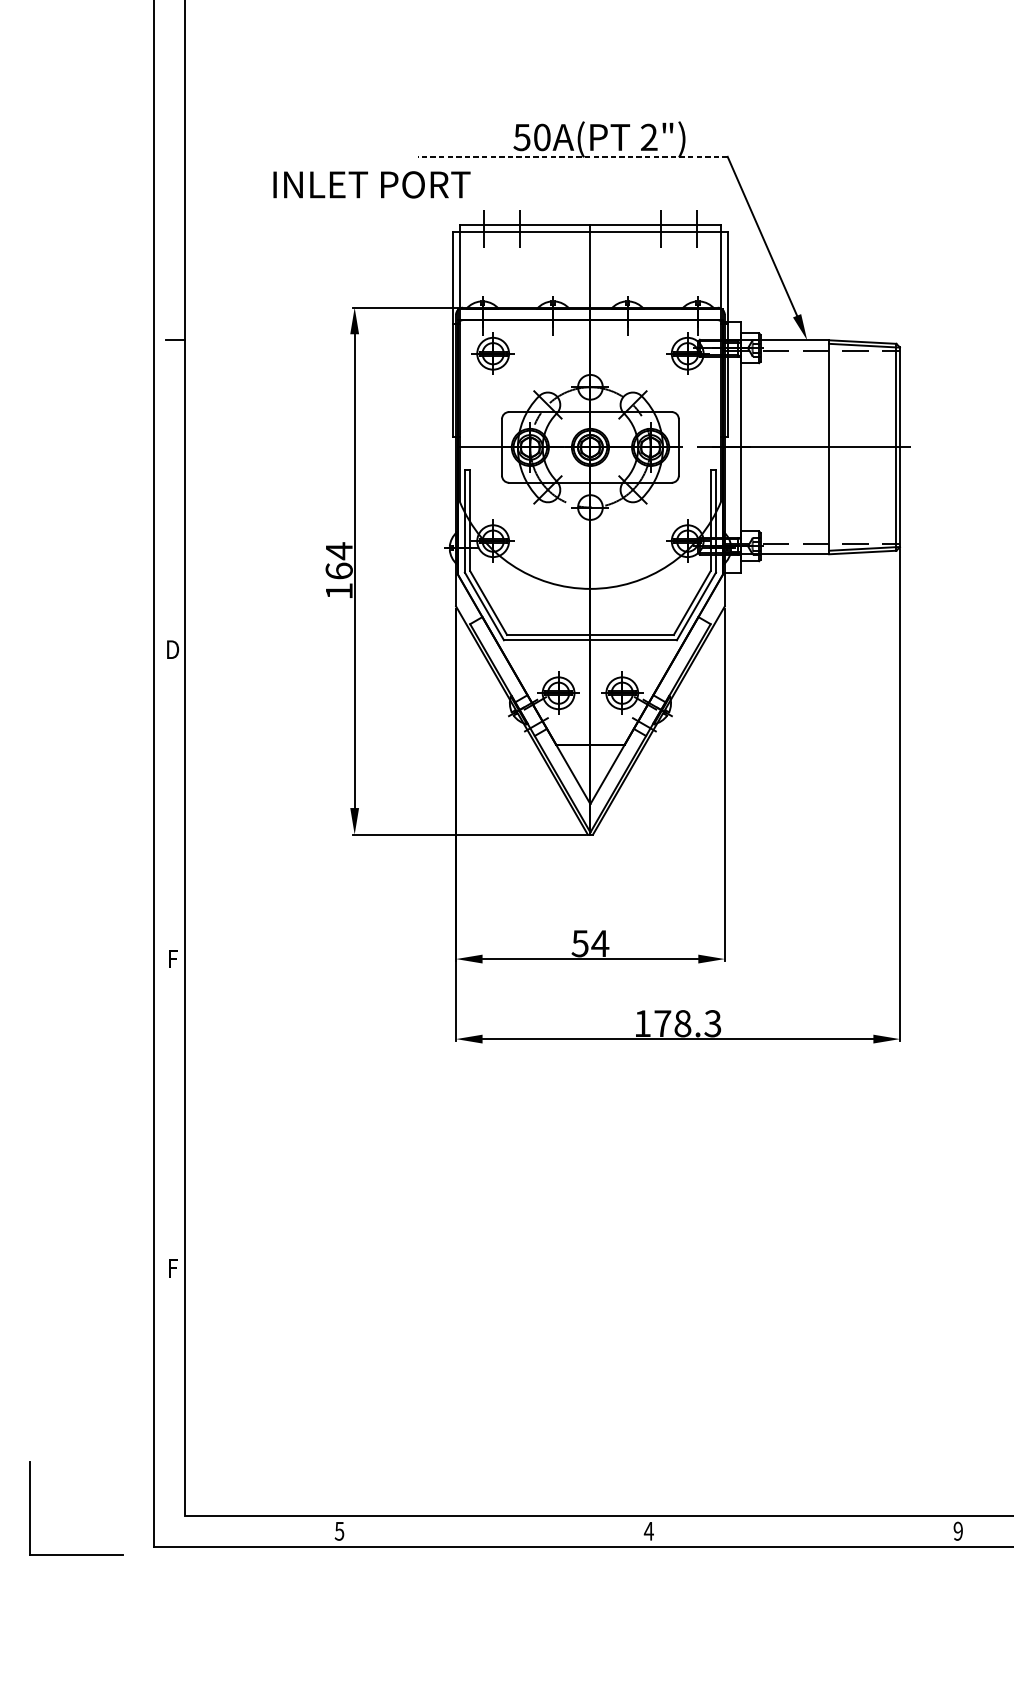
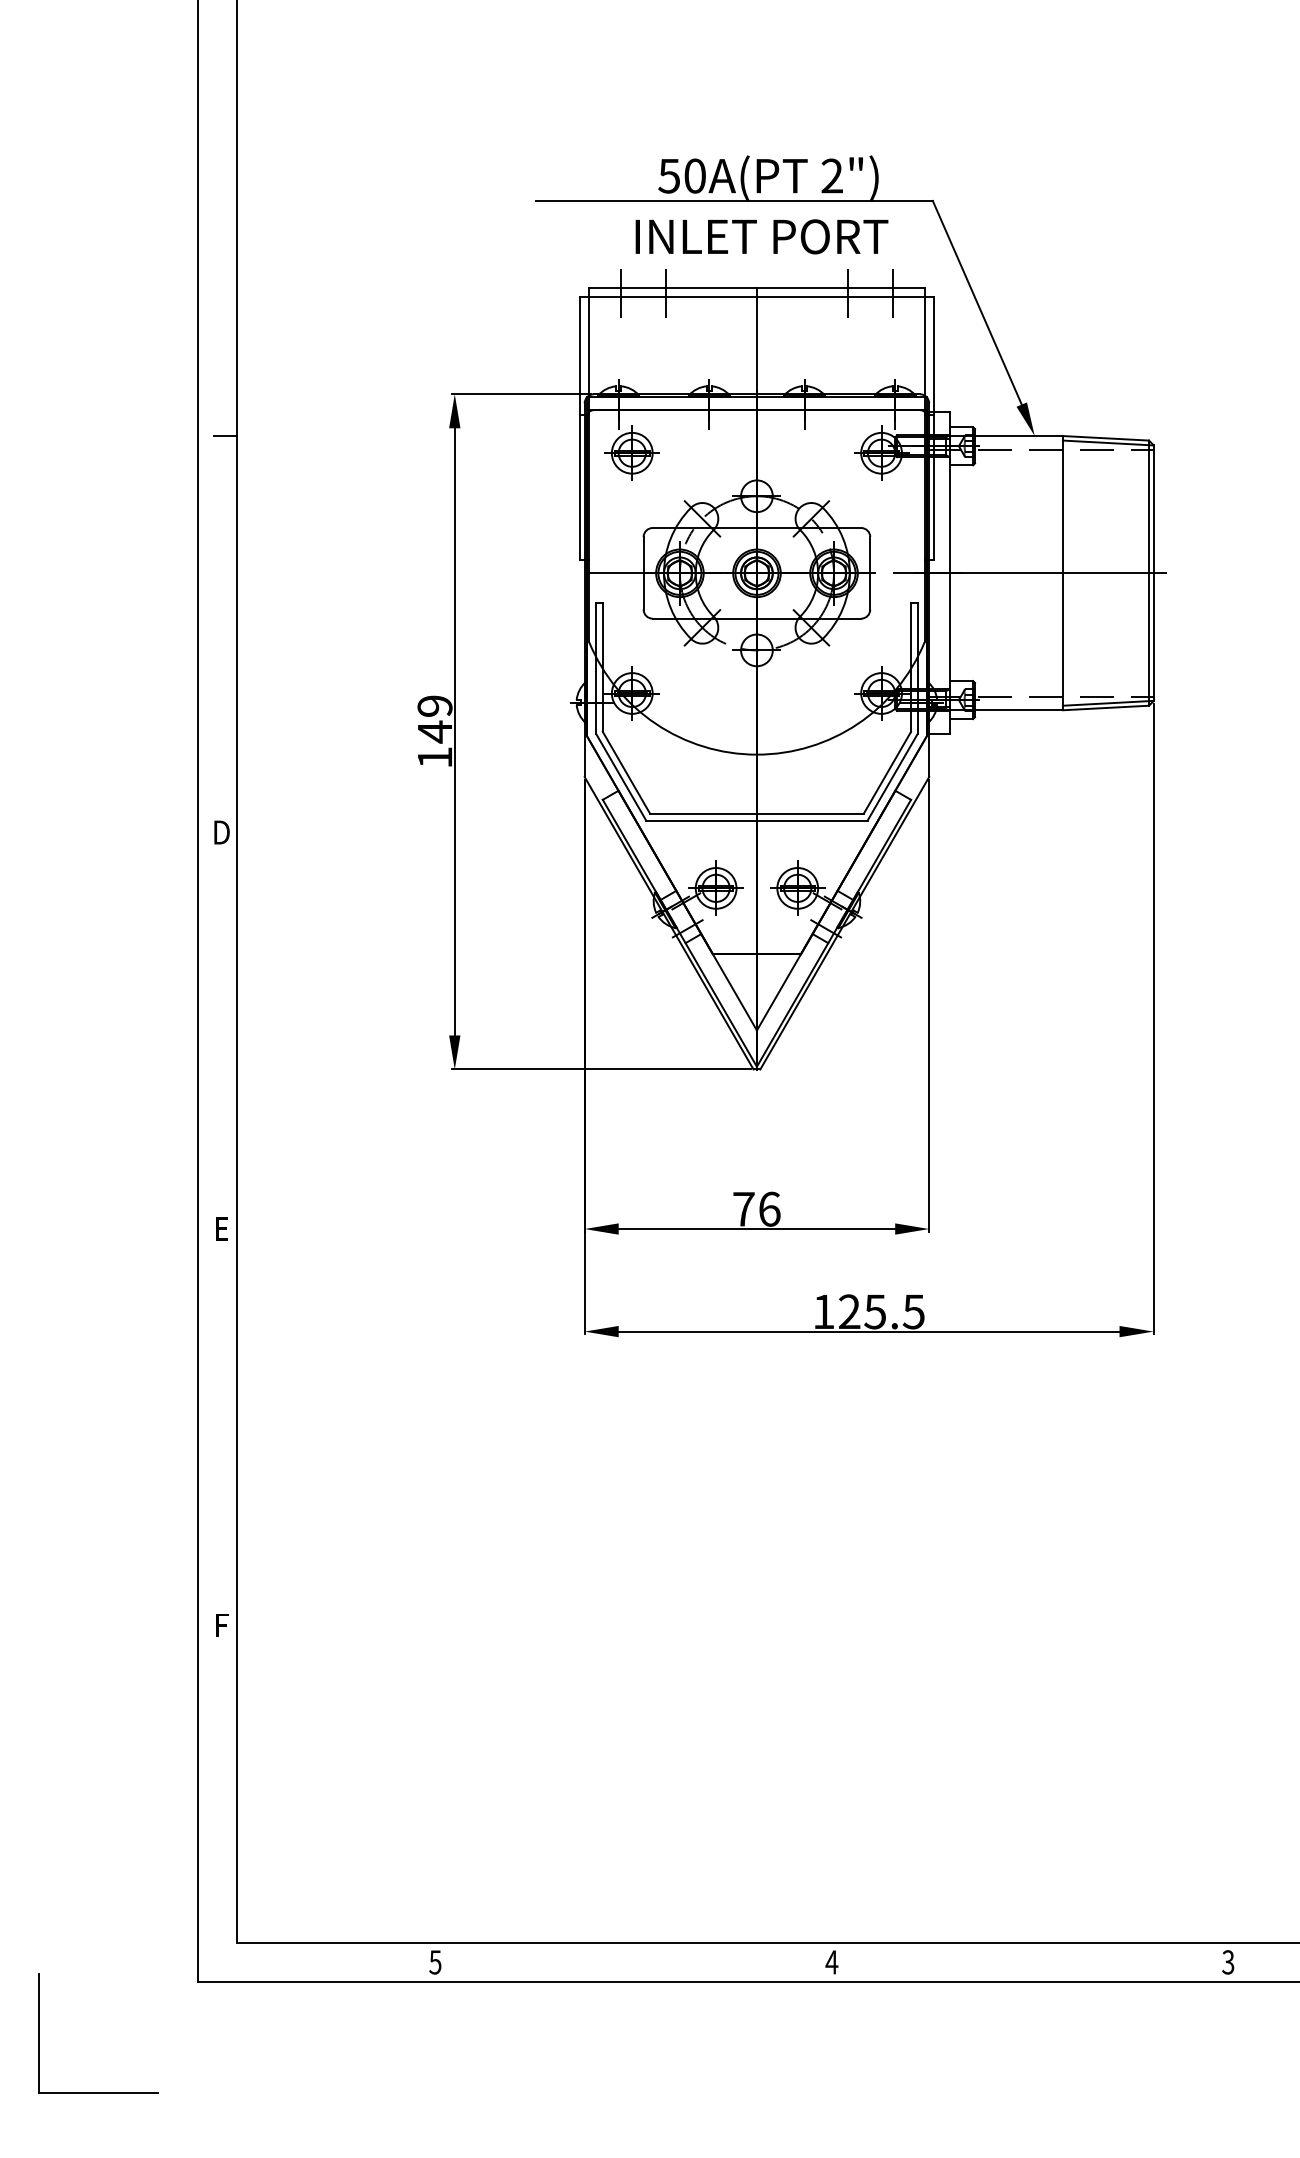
line: (572, 156) -> (734, 200), dashed -> solid
text: (371, 184) -> (761, 236), moved
text: (338, 560) -> (434, 718), 164 -> 149
text: (590, 943) -> (756, 1208), 54 -> 76
text: (174, 958) -> (223, 1228), F -> E
text: (687, 1023) -> (881, 1311), 178.3 -> 125.5
part: (30, 1507) -> (39, 2033), moved
text: (958, 1531) -> (1228, 1962), 9 -> 3

